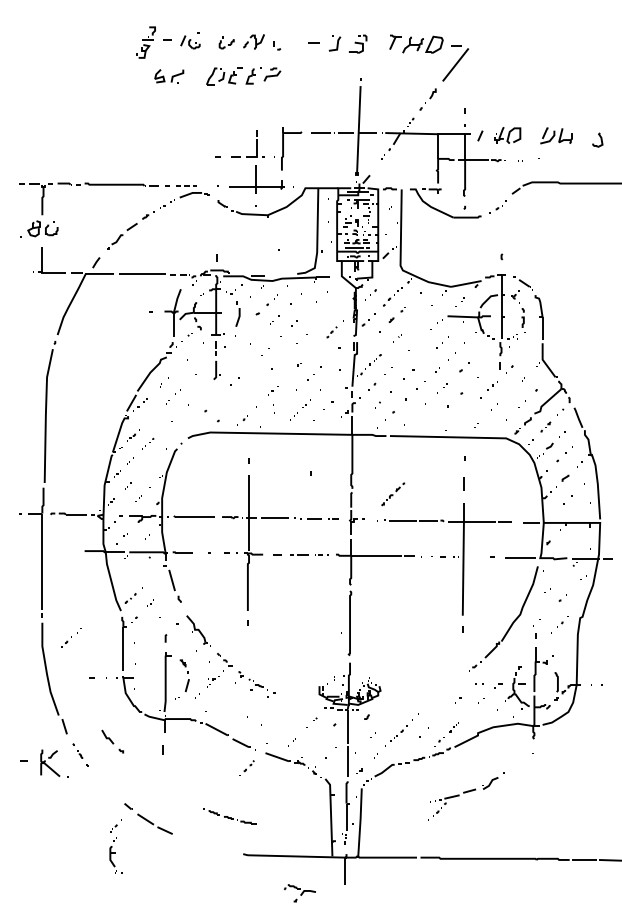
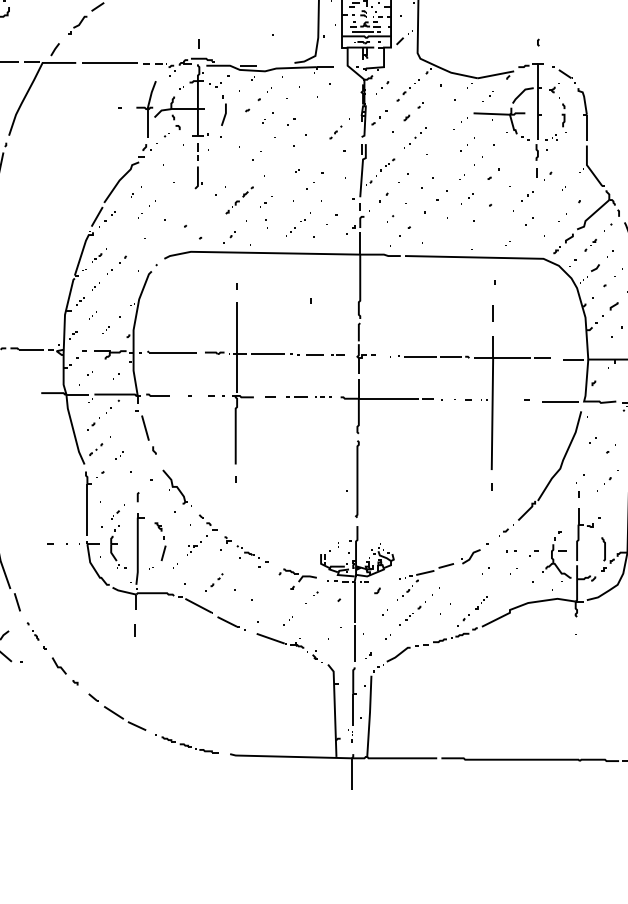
part: (398, 337) -> (415, 138), size x1.67
part: (148, 443) -> (117, 264), size x1.43
part: (393, 494) -> (240, 200), moved
part: (71, 637) -> (99, 418), moved
part: (112, 741) -> (64, 671), moved
part: (246, 767) -> (213, 581), moved
part: (466, 796) -> (442, 572), moved
part: (229, 816) -> (186, 743), moved
part: (115, 846) -> (117, 536), moved
part: (299, 893) -> (297, 579), moved

